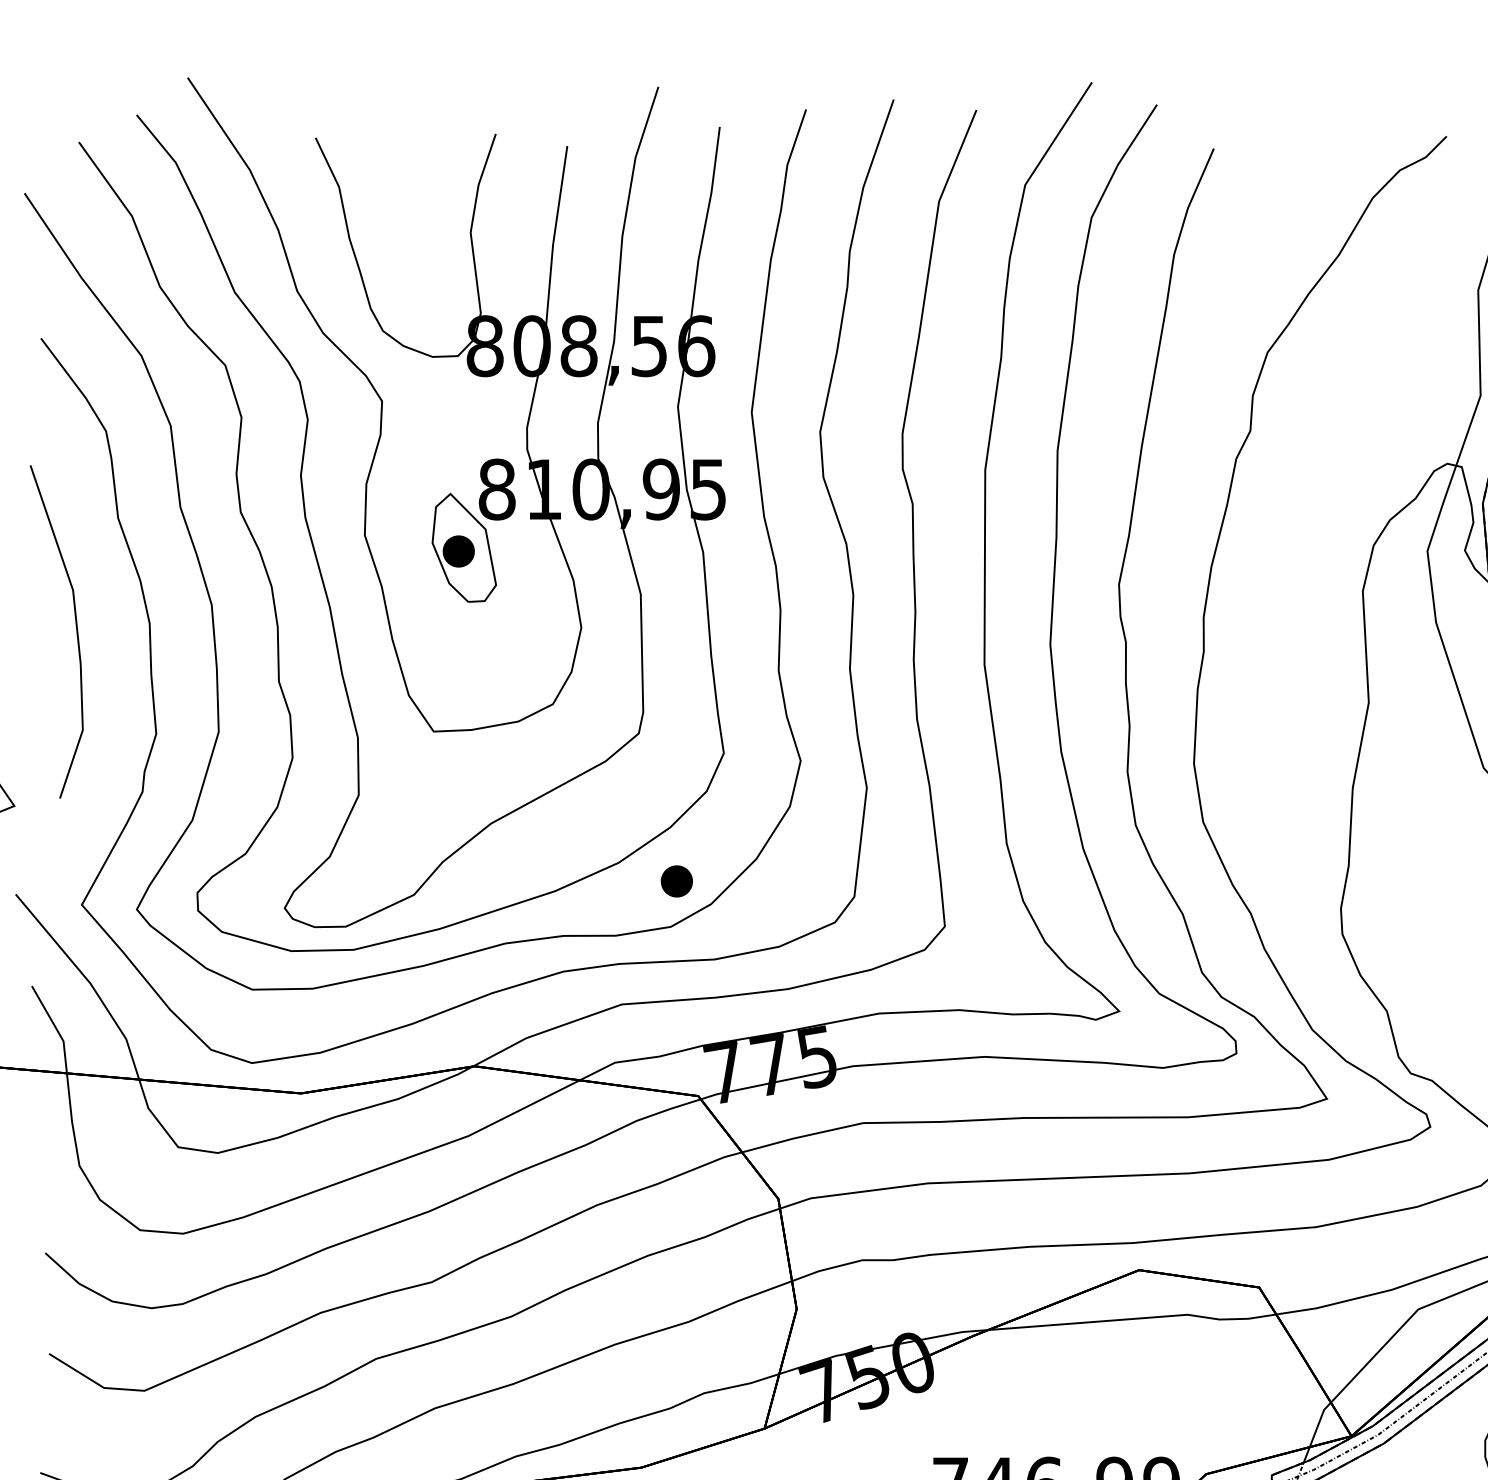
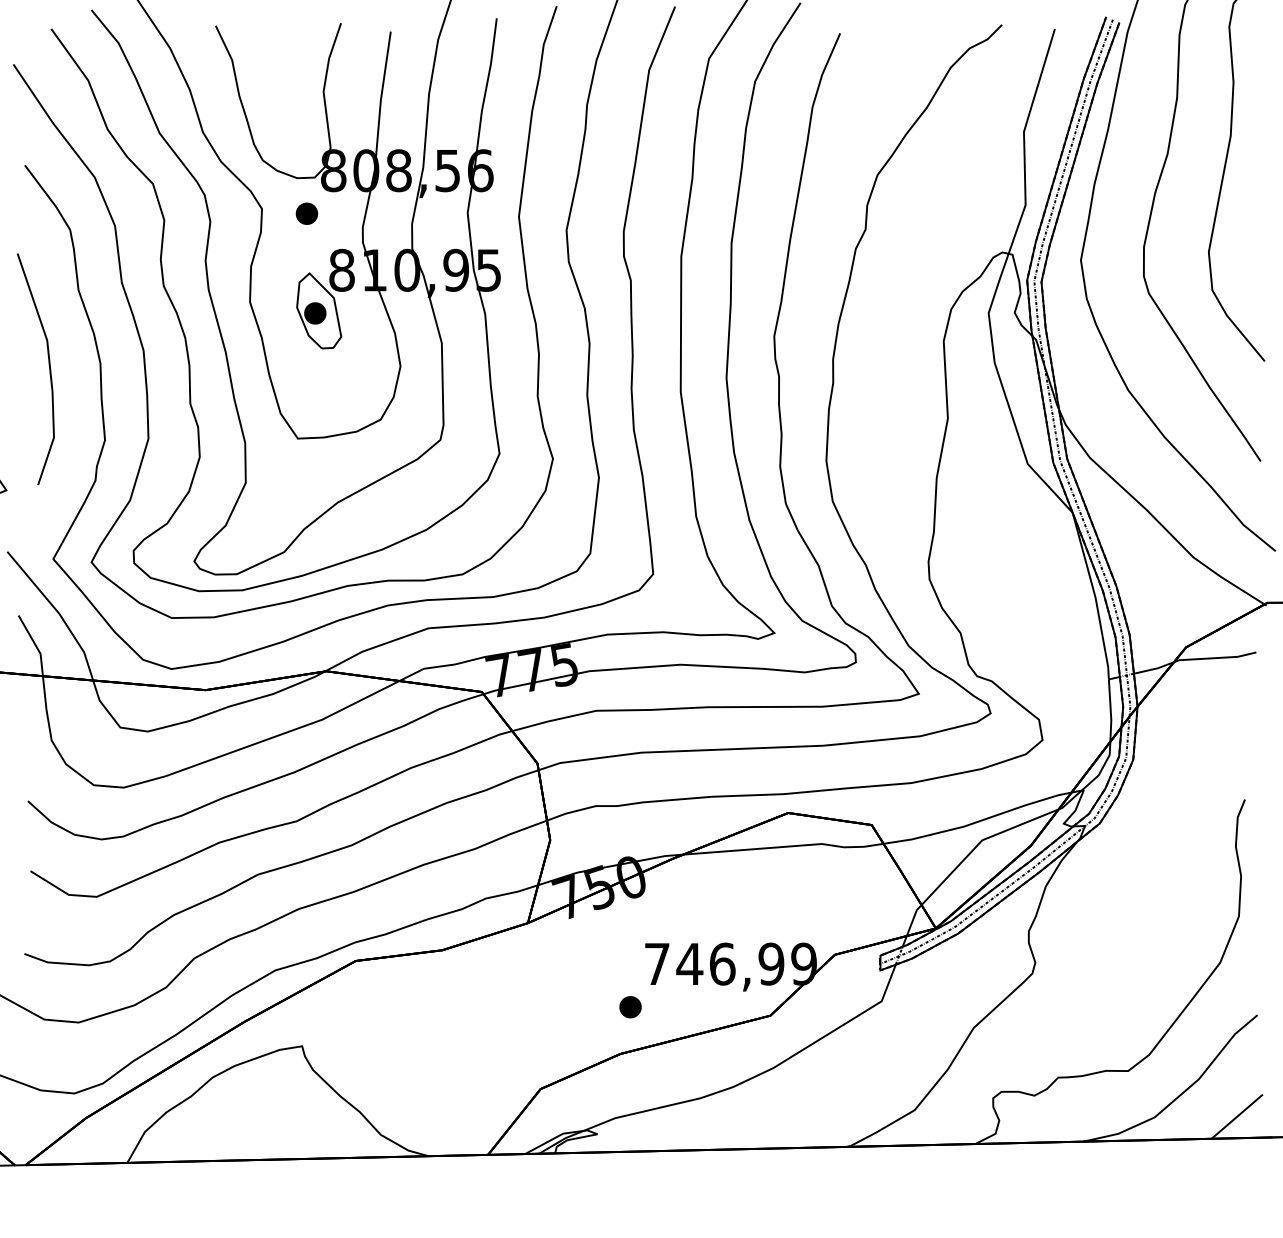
part: (676, 881) -> (306, 213), moved

